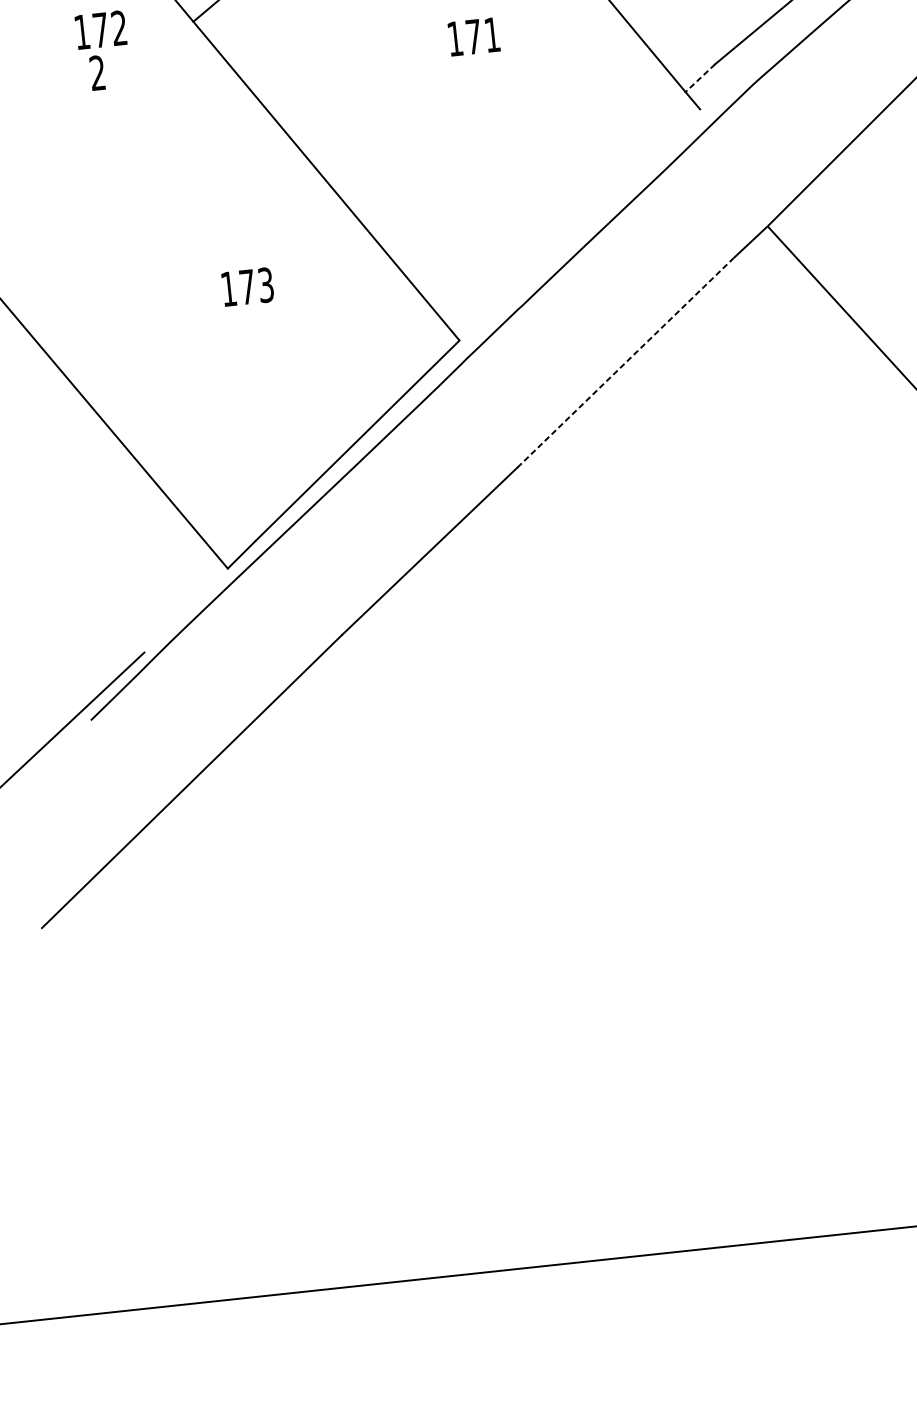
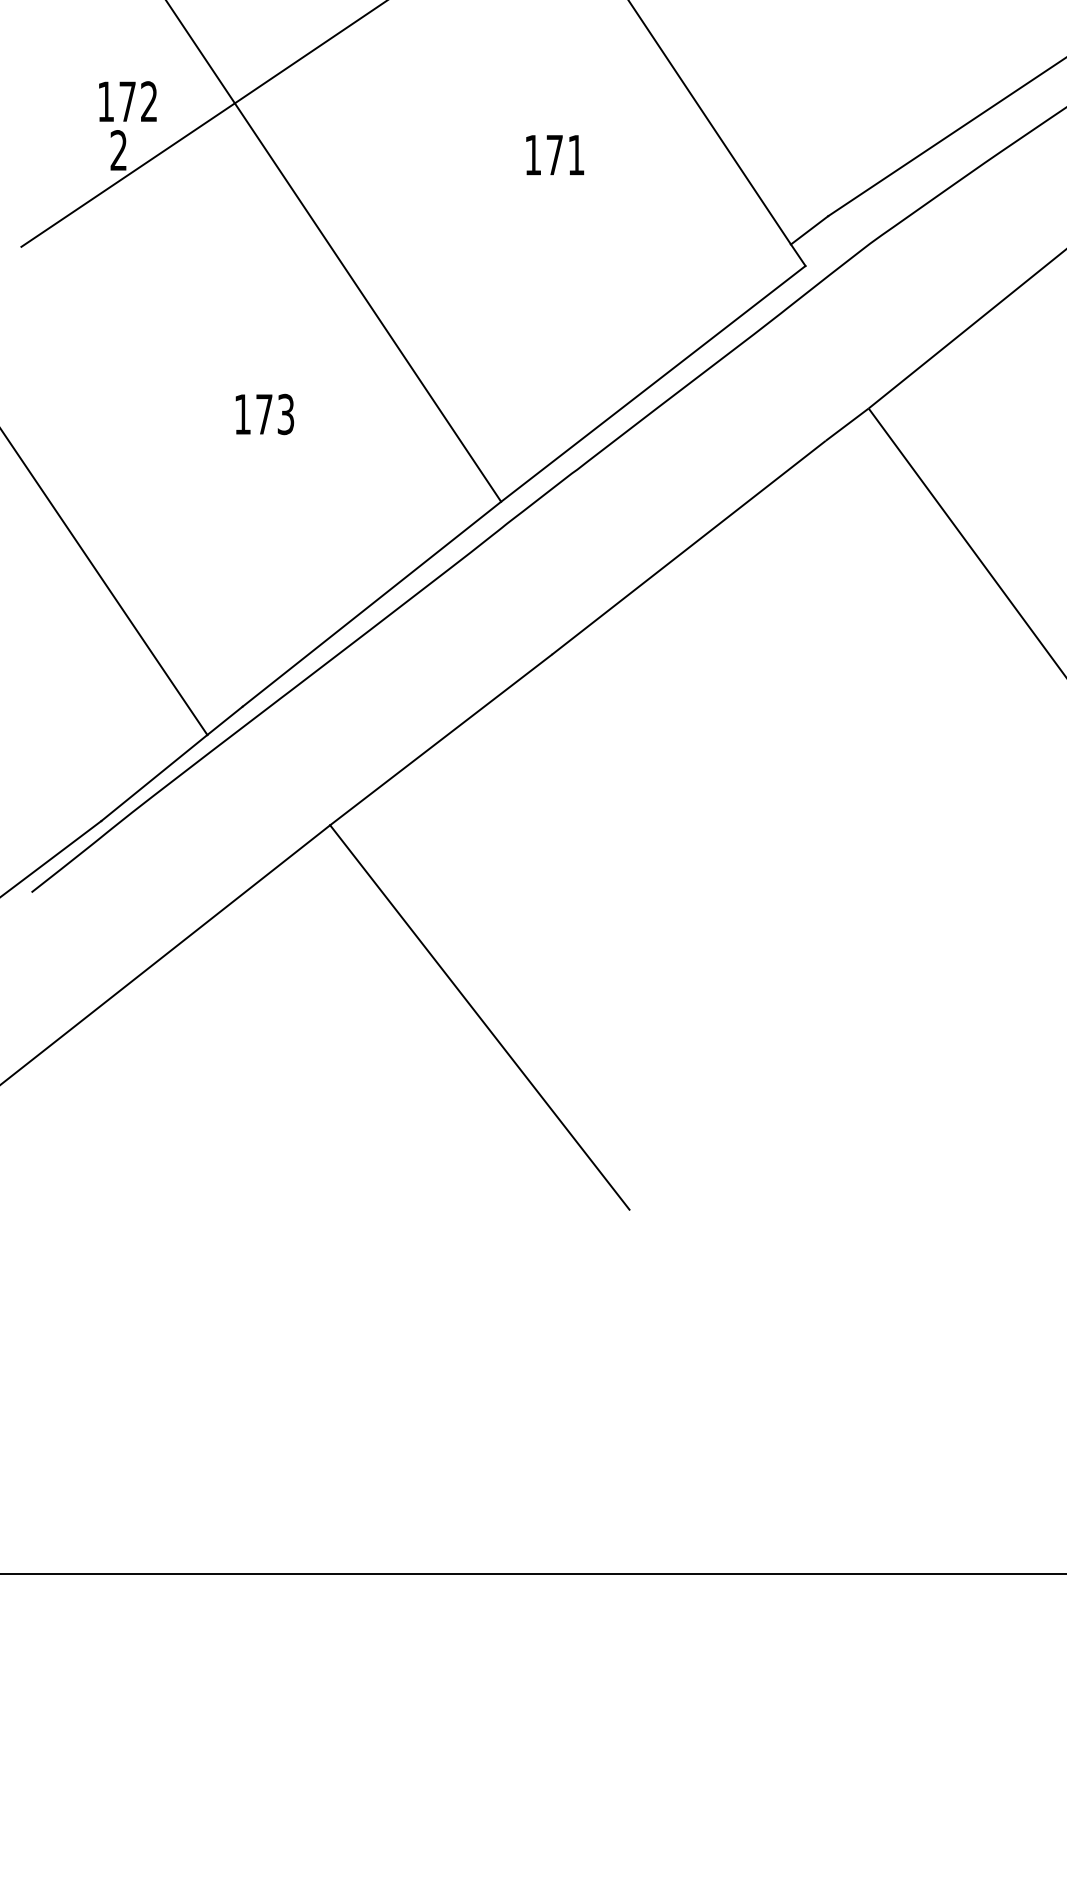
line: (700, 78) -> (809, 230), dashed -> solid
line: (107, 92) -> (127, 174), added
line: (579, 224) -> (653, 383), added
line: (625, 362) -> (688, 547), dashed -> solid
line: (186, 610) -> (154, 777), added
line: (488, 786) -> (479, 1017), added

